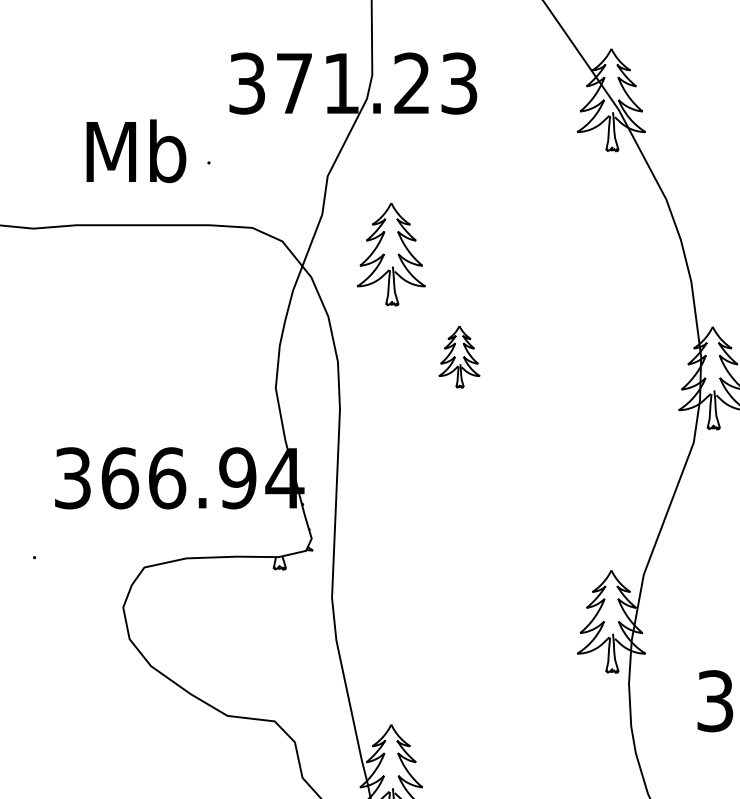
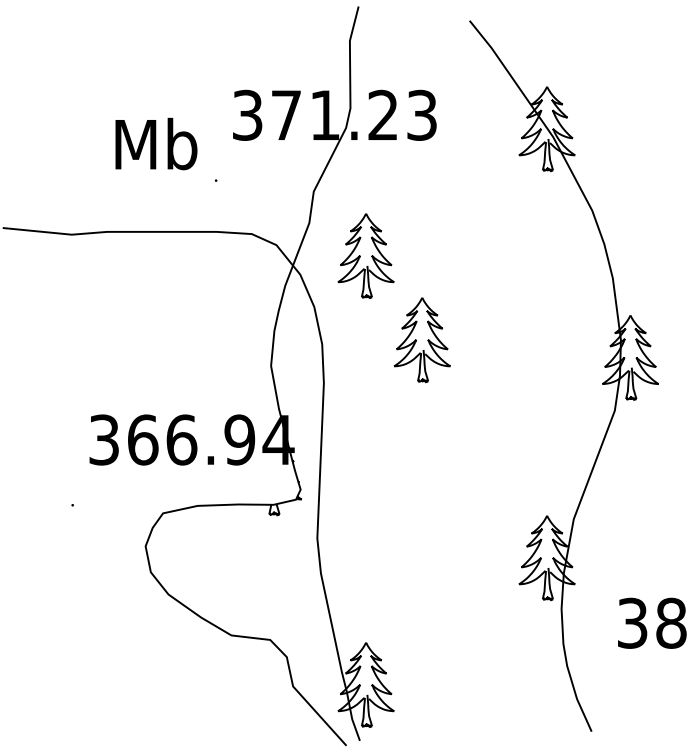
text: (136, 150) -> (156, 143), moved
part: (458, 357) -> (421, 340), size x1.67

